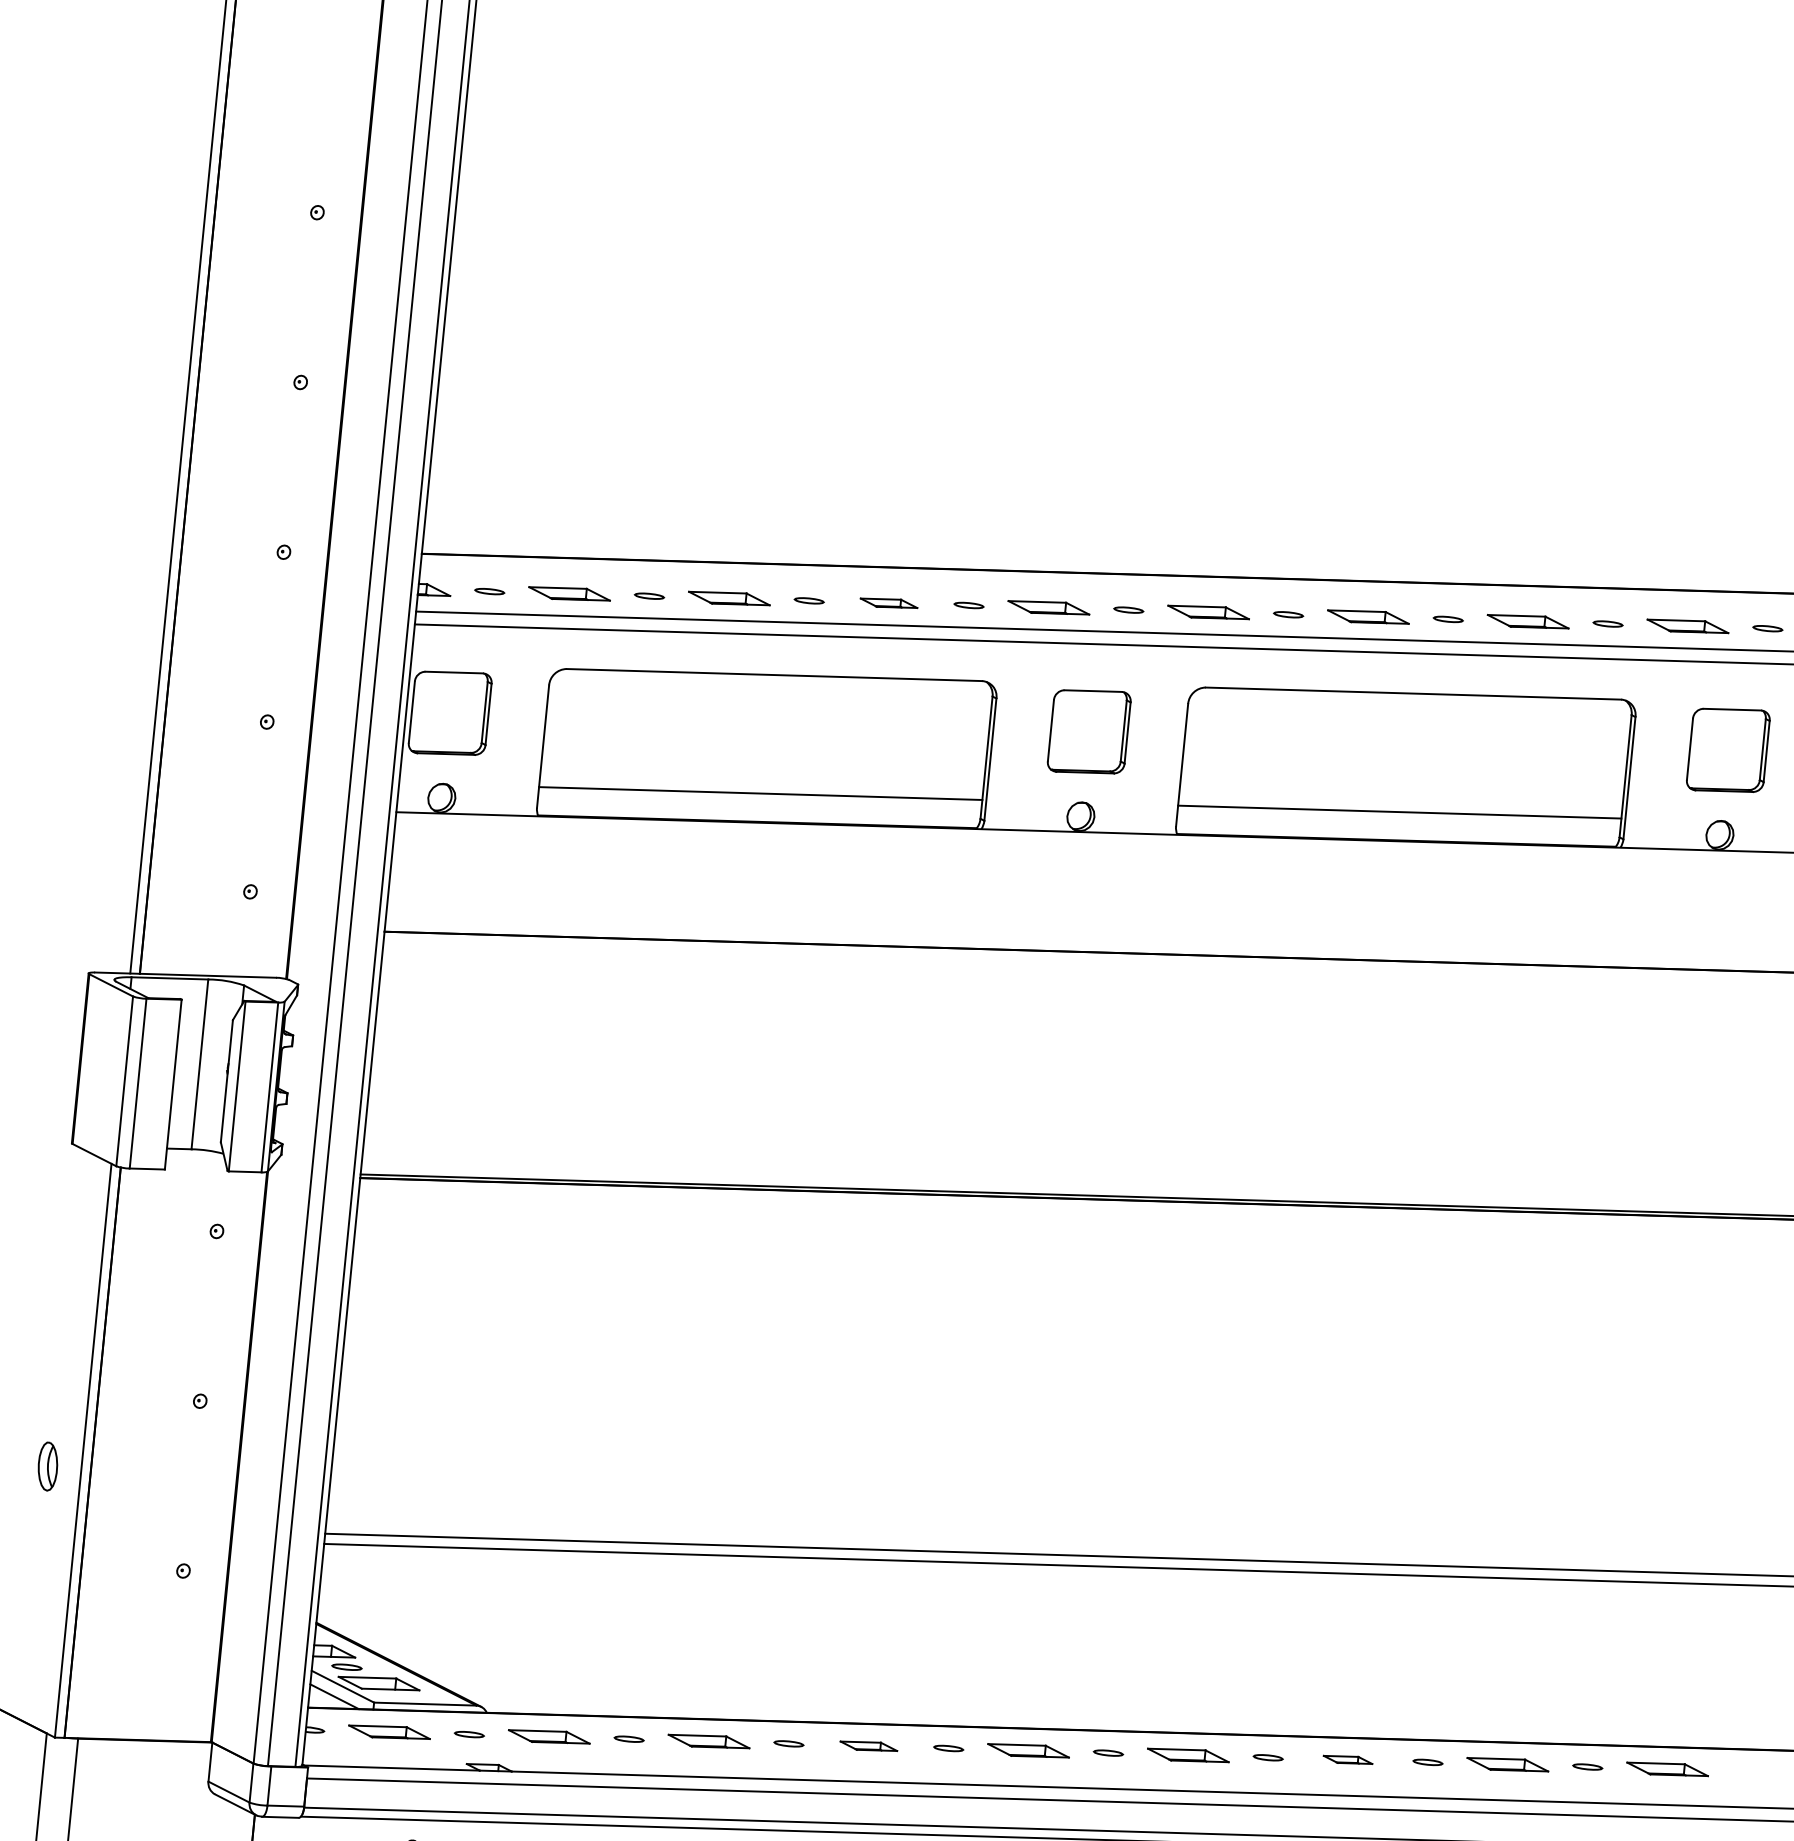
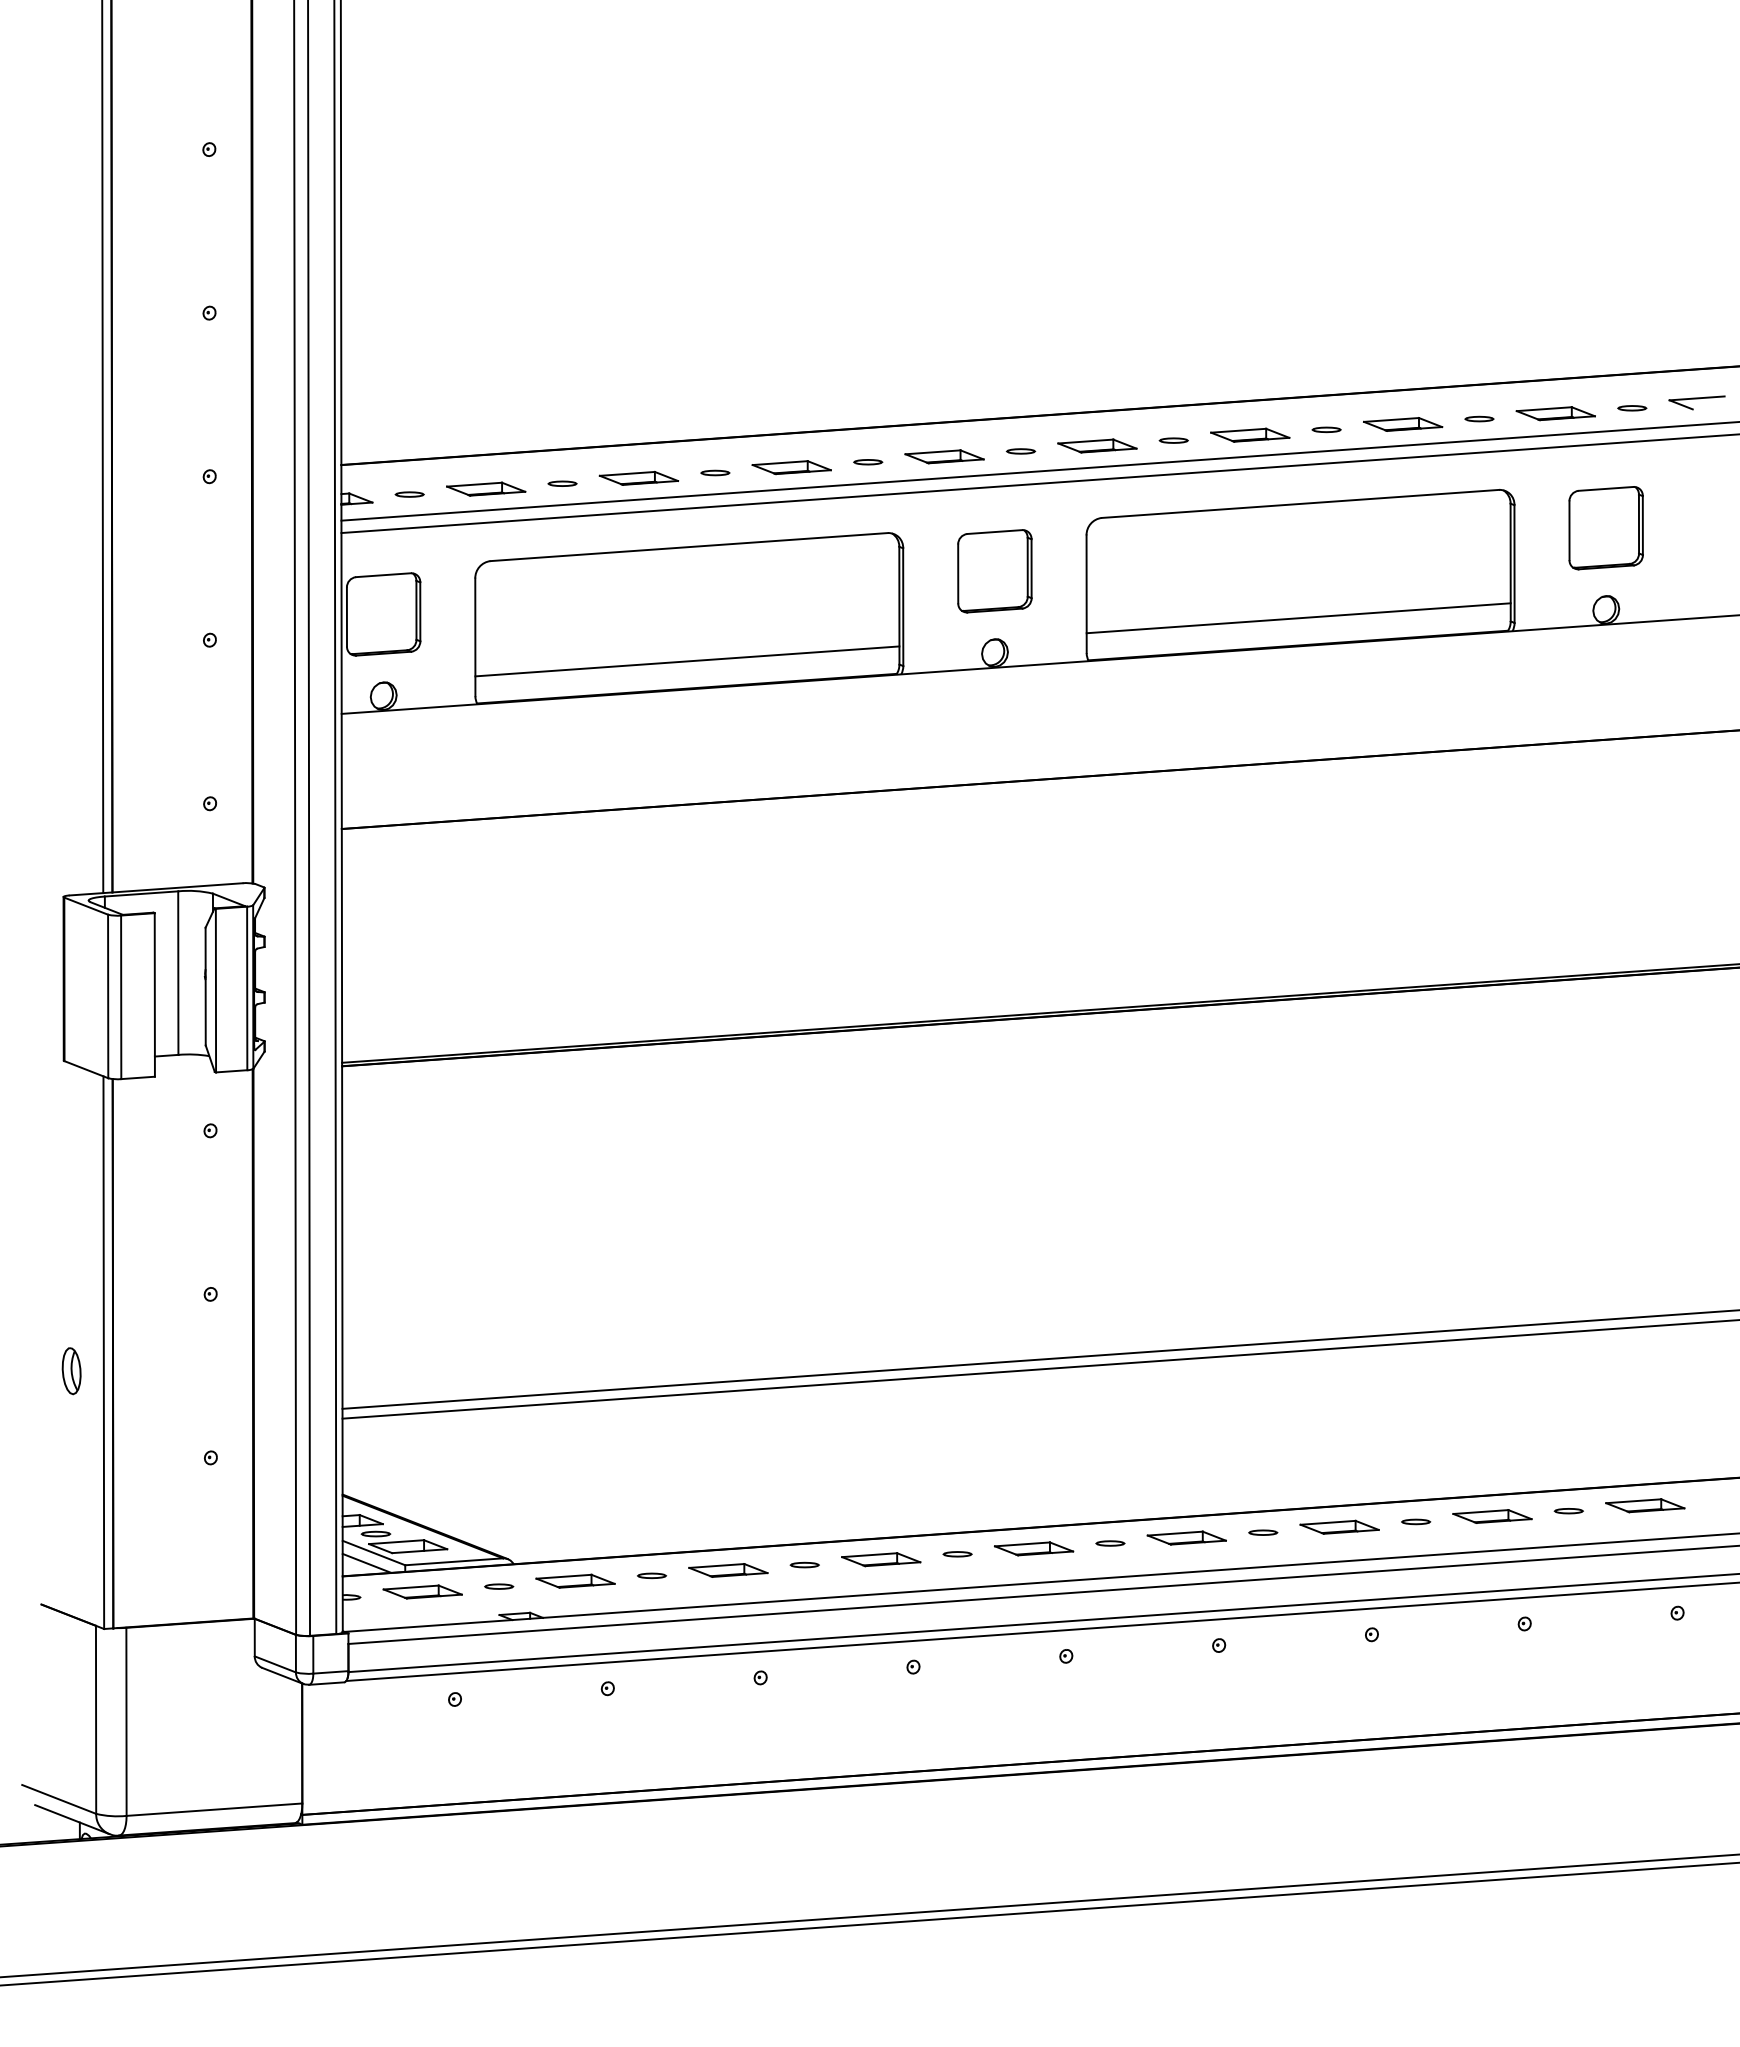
part: (888, 603) -> (791, 467), size x1.43
part: (869, 1746) -> (881, 1559), size x1.43
part: (1348, 1759) -> (1339, 1526), size x1.67

